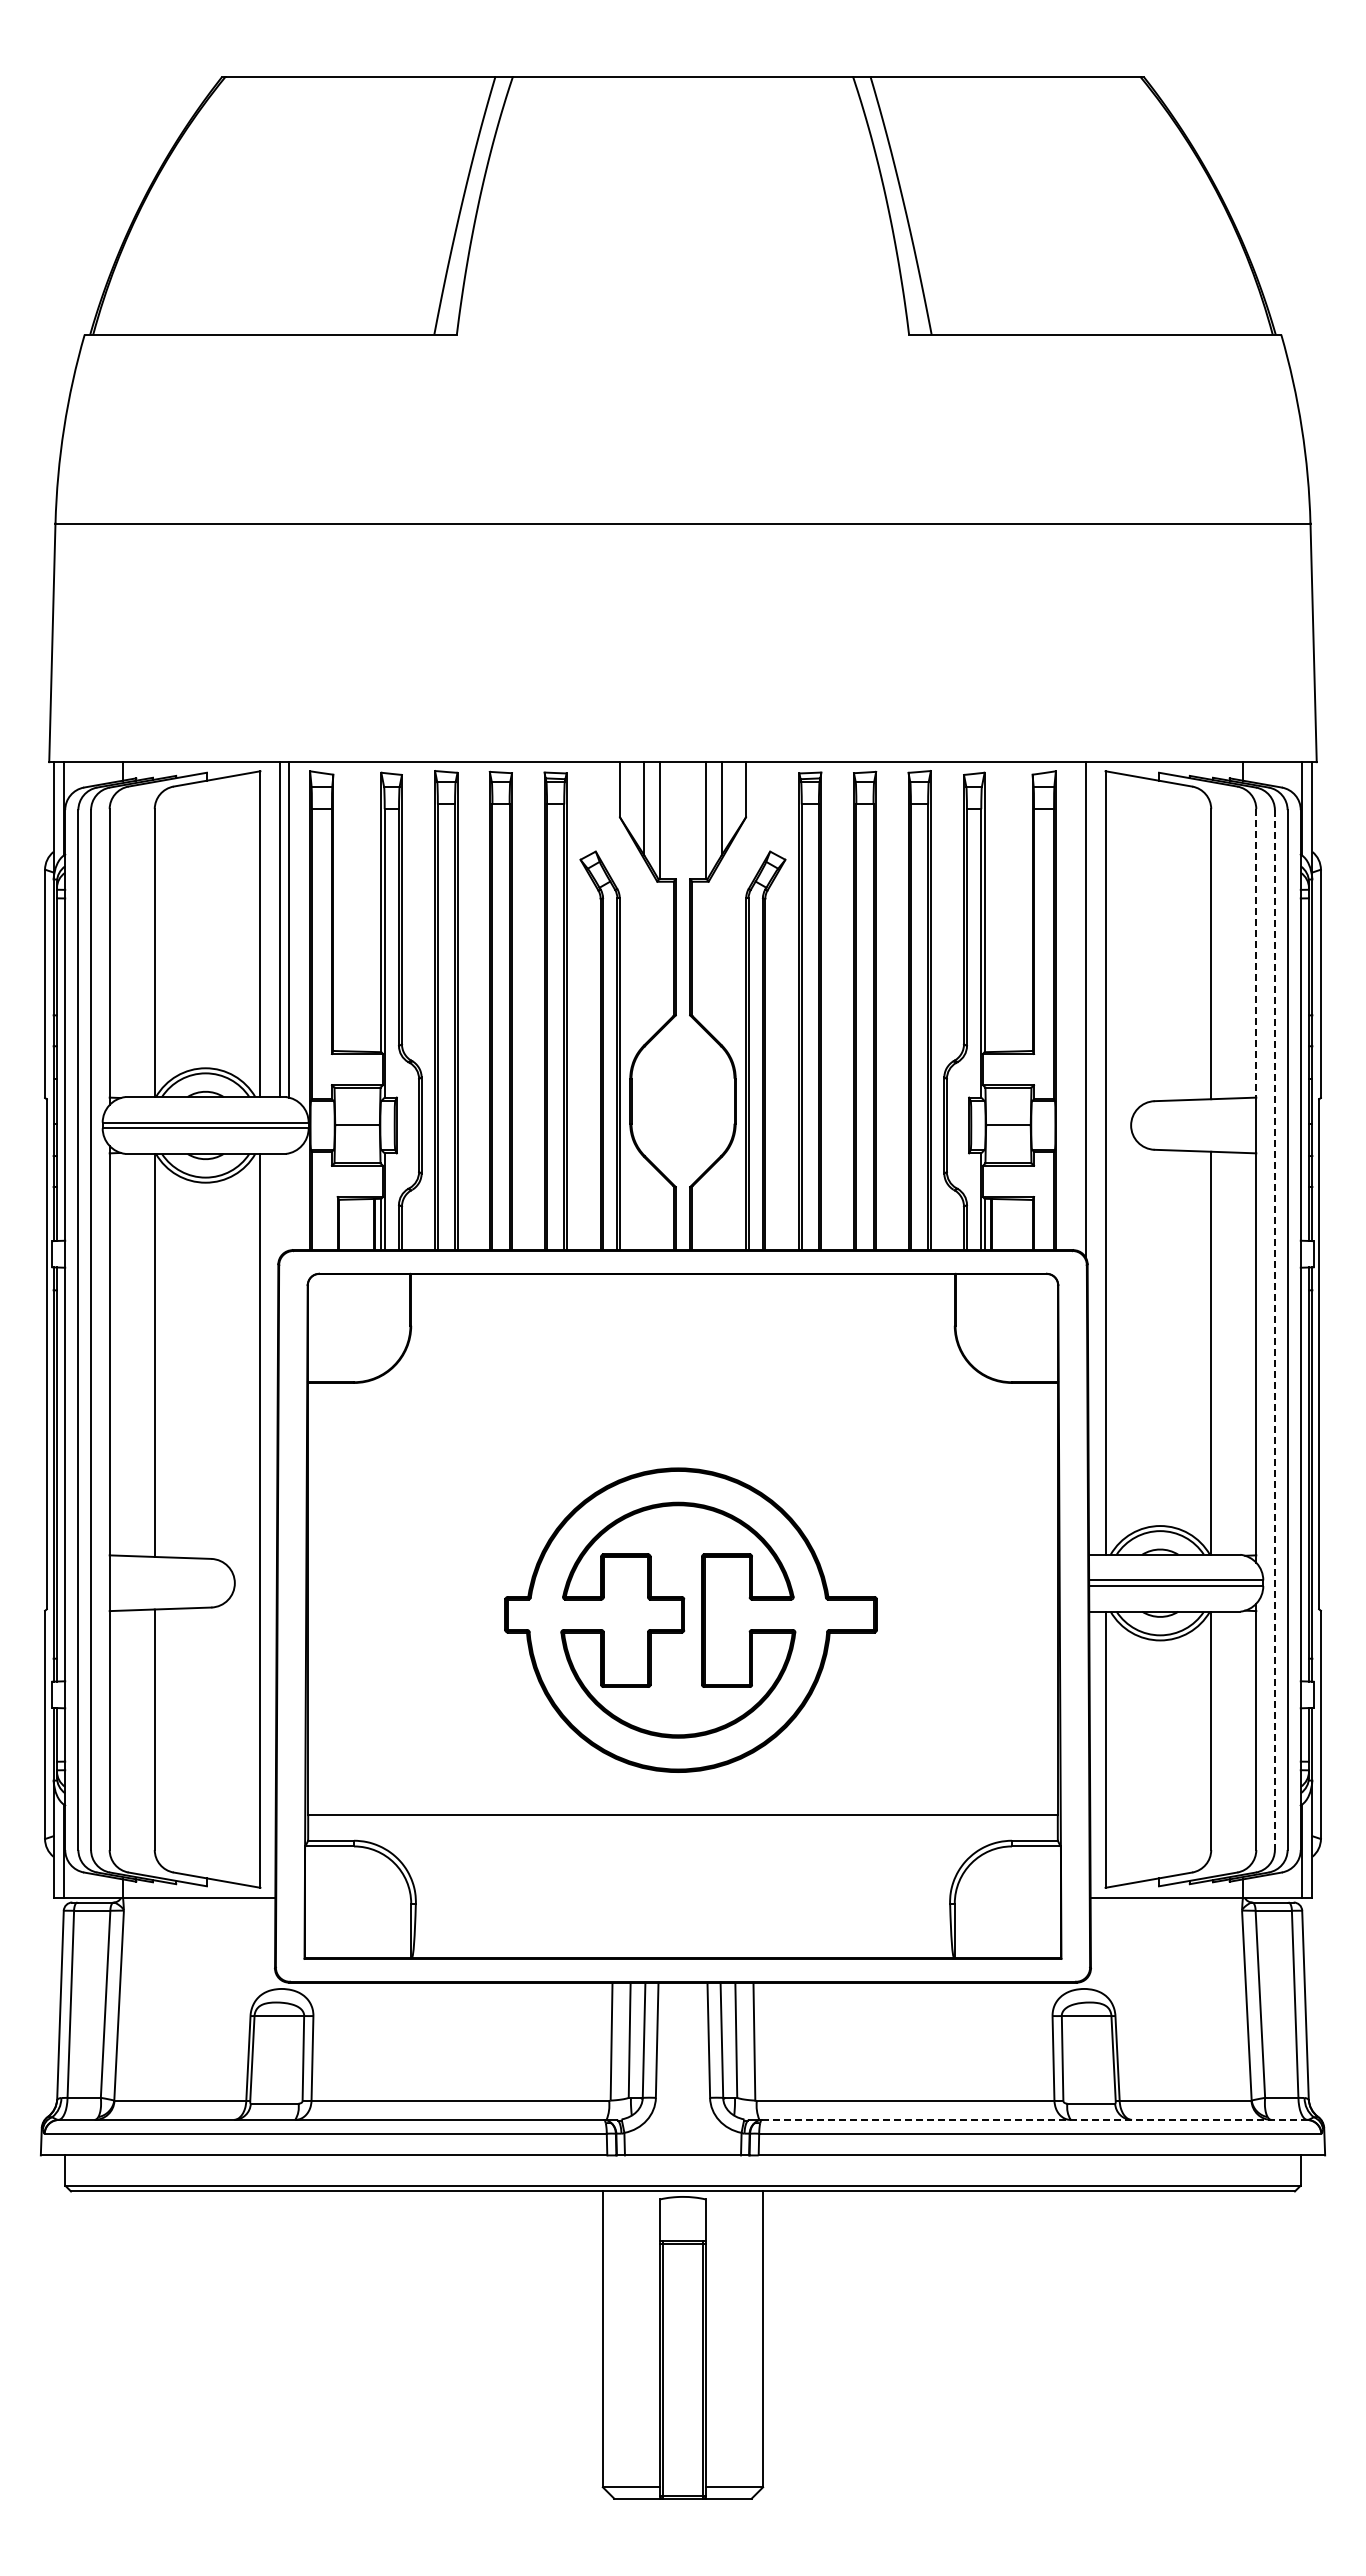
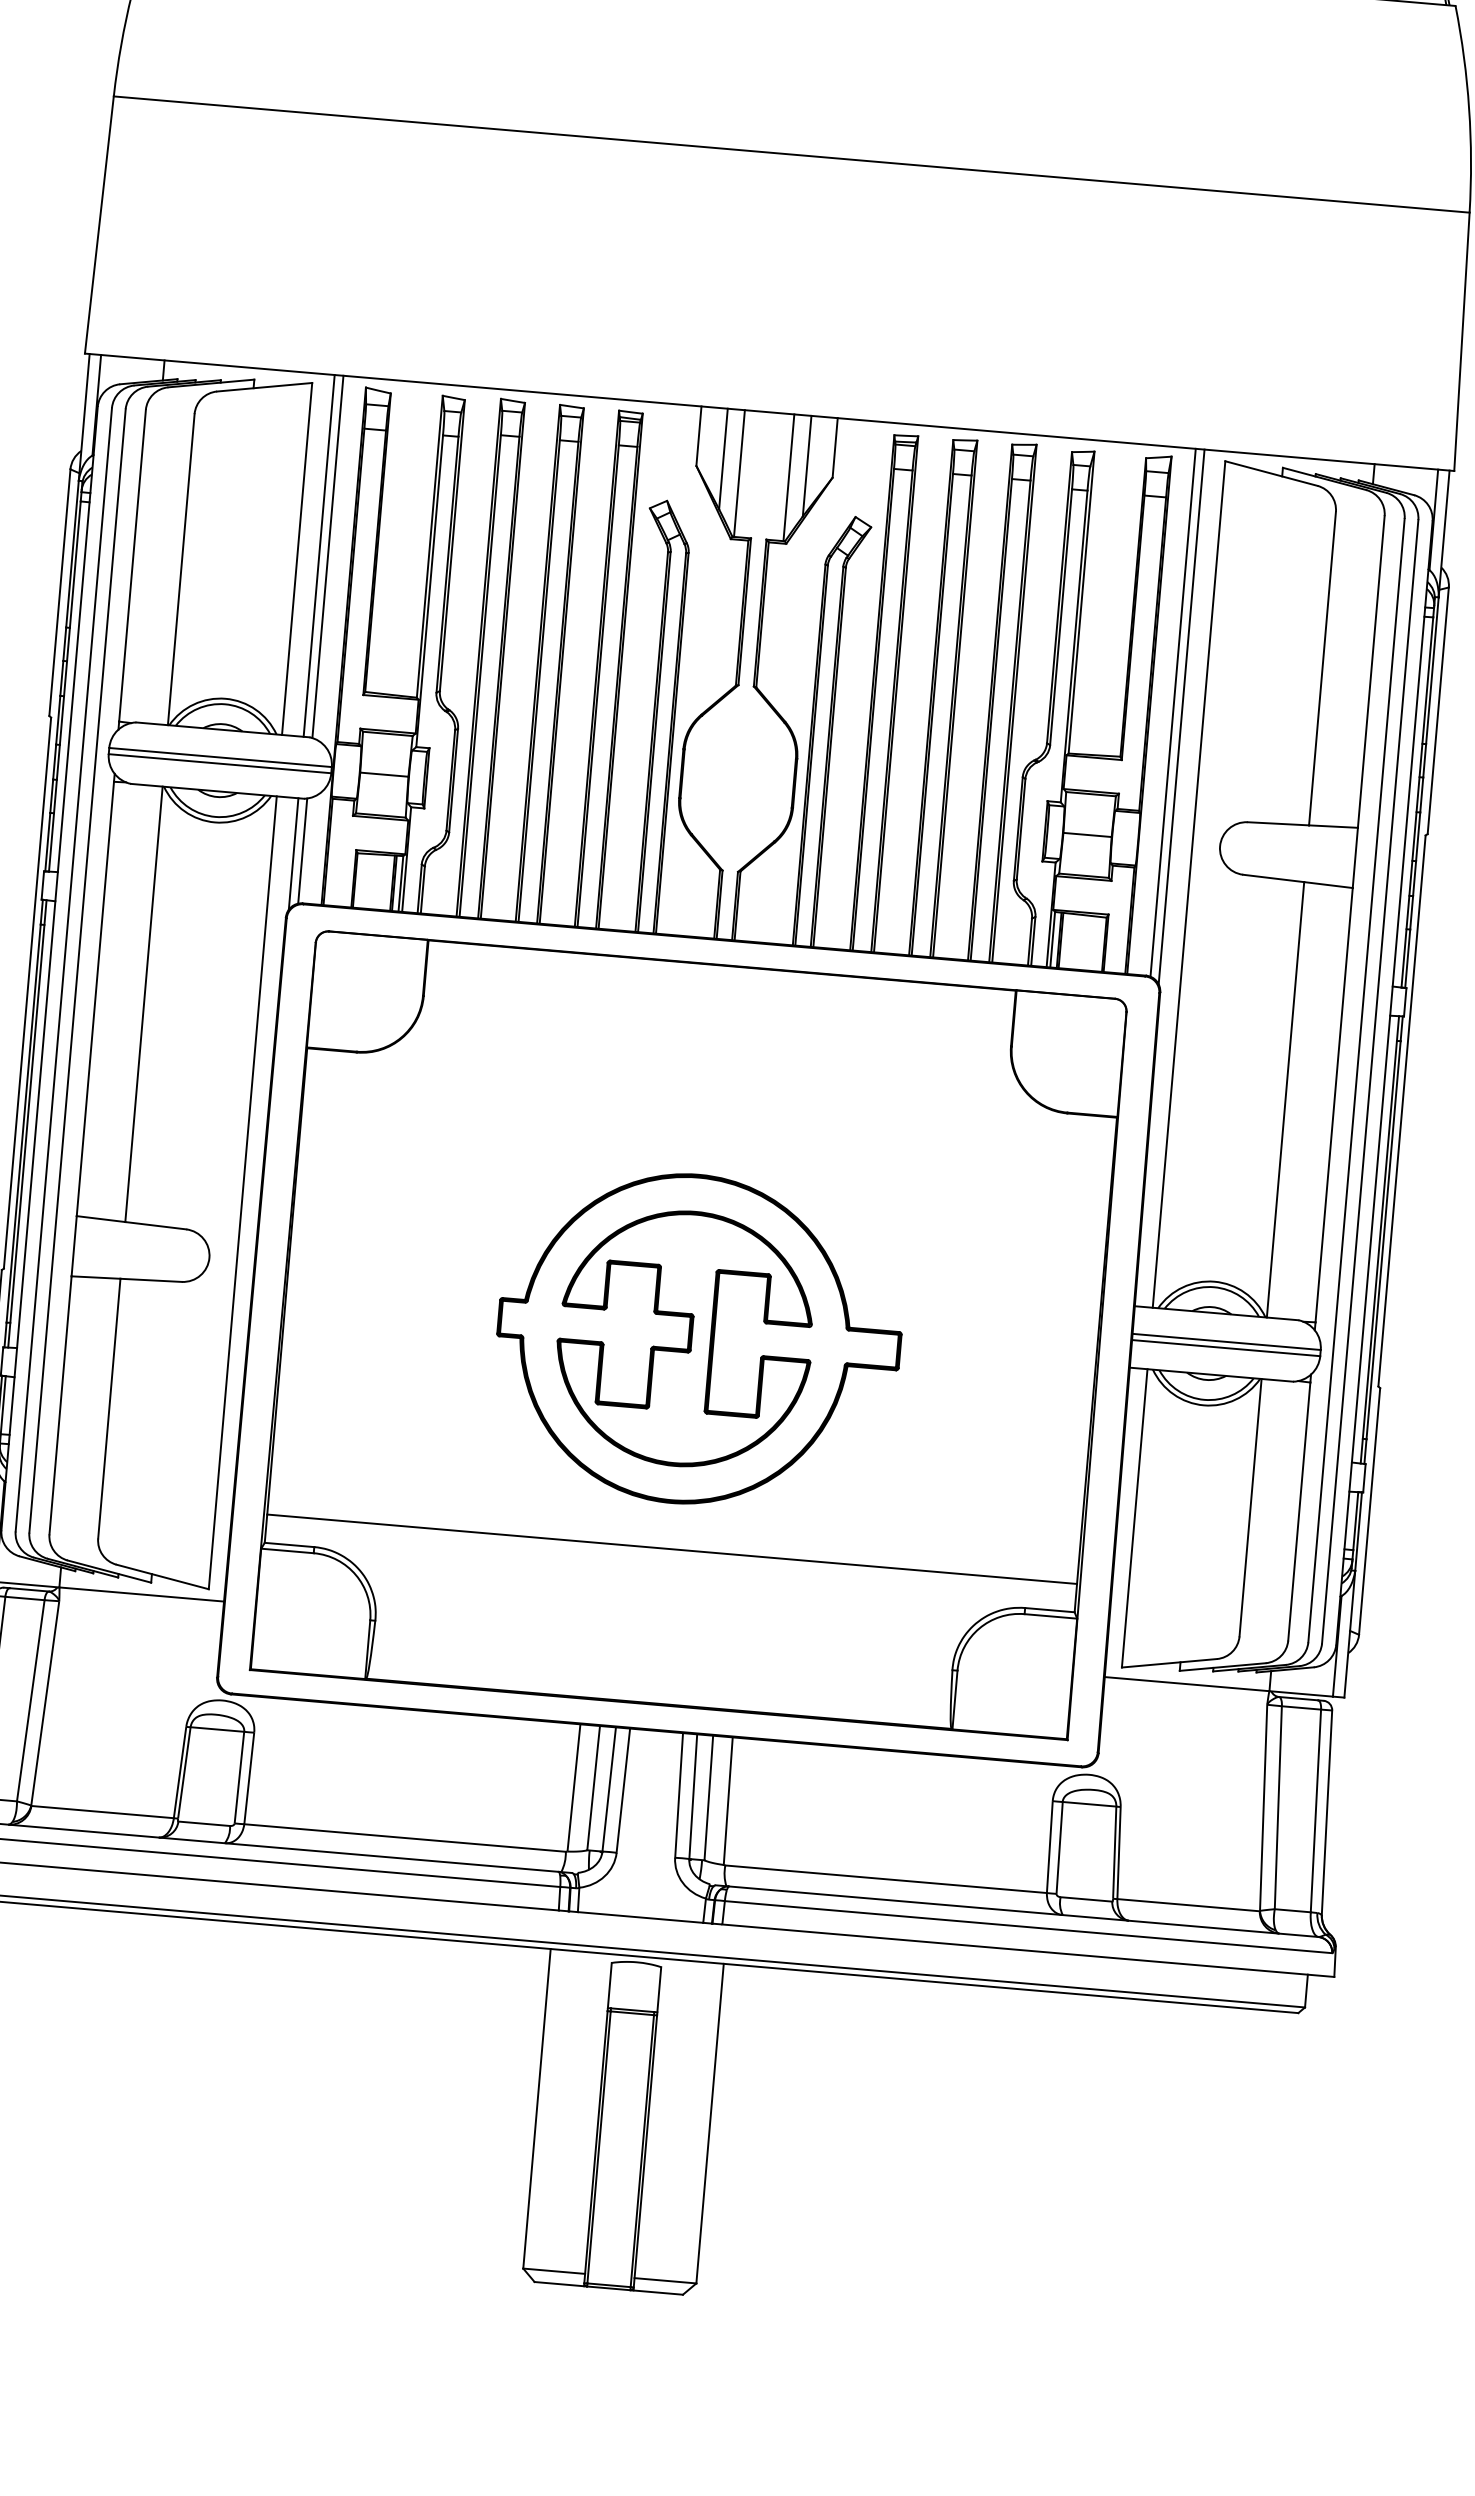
line: (1256, 953) -> (1371, 672), dashed -> solid
line: (1077, 1006) -> (1173, 712), added
line: (288, 1201) -> (302, 850), added
line: (280, 1205) -> (293, 853), added
line: (1274, 1330) -> (1355, 1081), dashed -> solid
line: (1034, 2119) -> (1023, 1911), dashed -> solid

